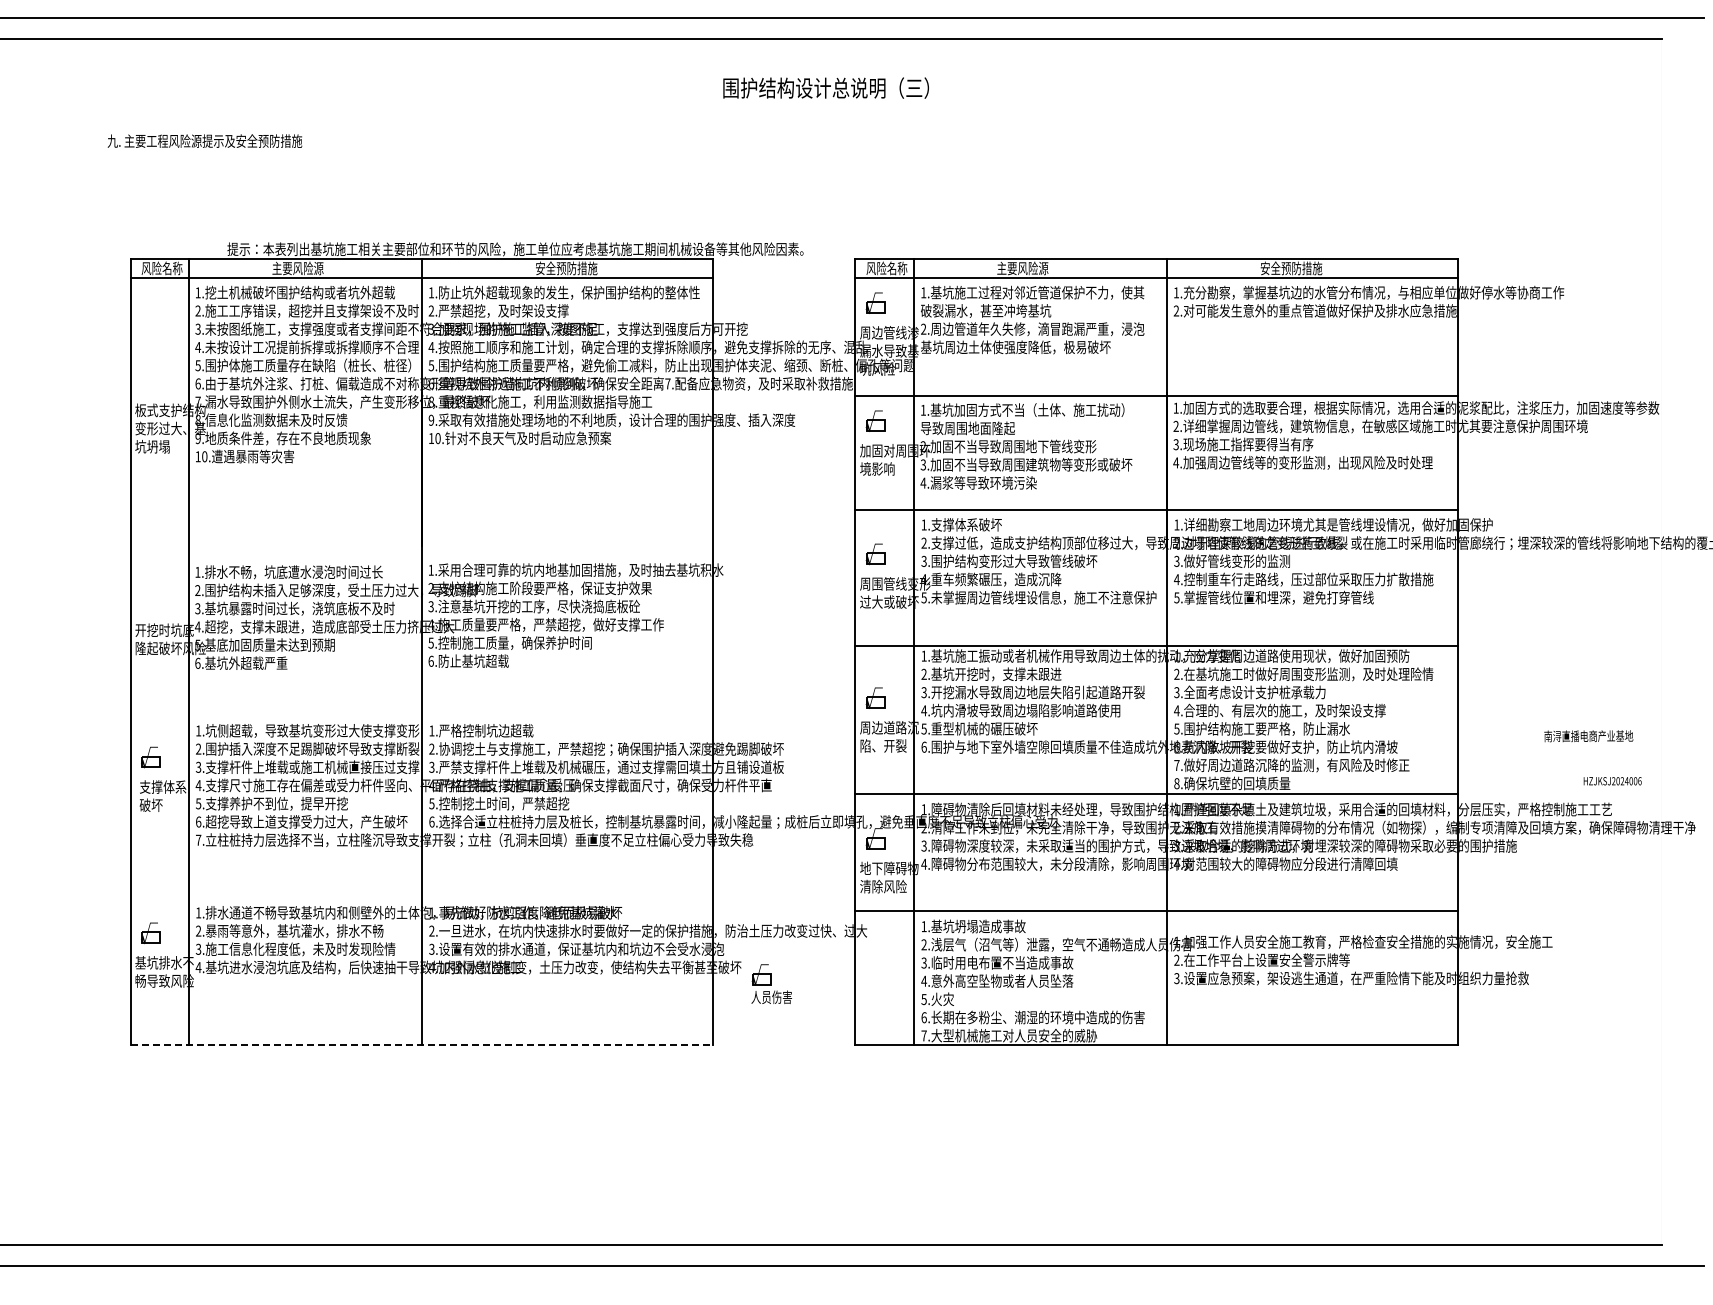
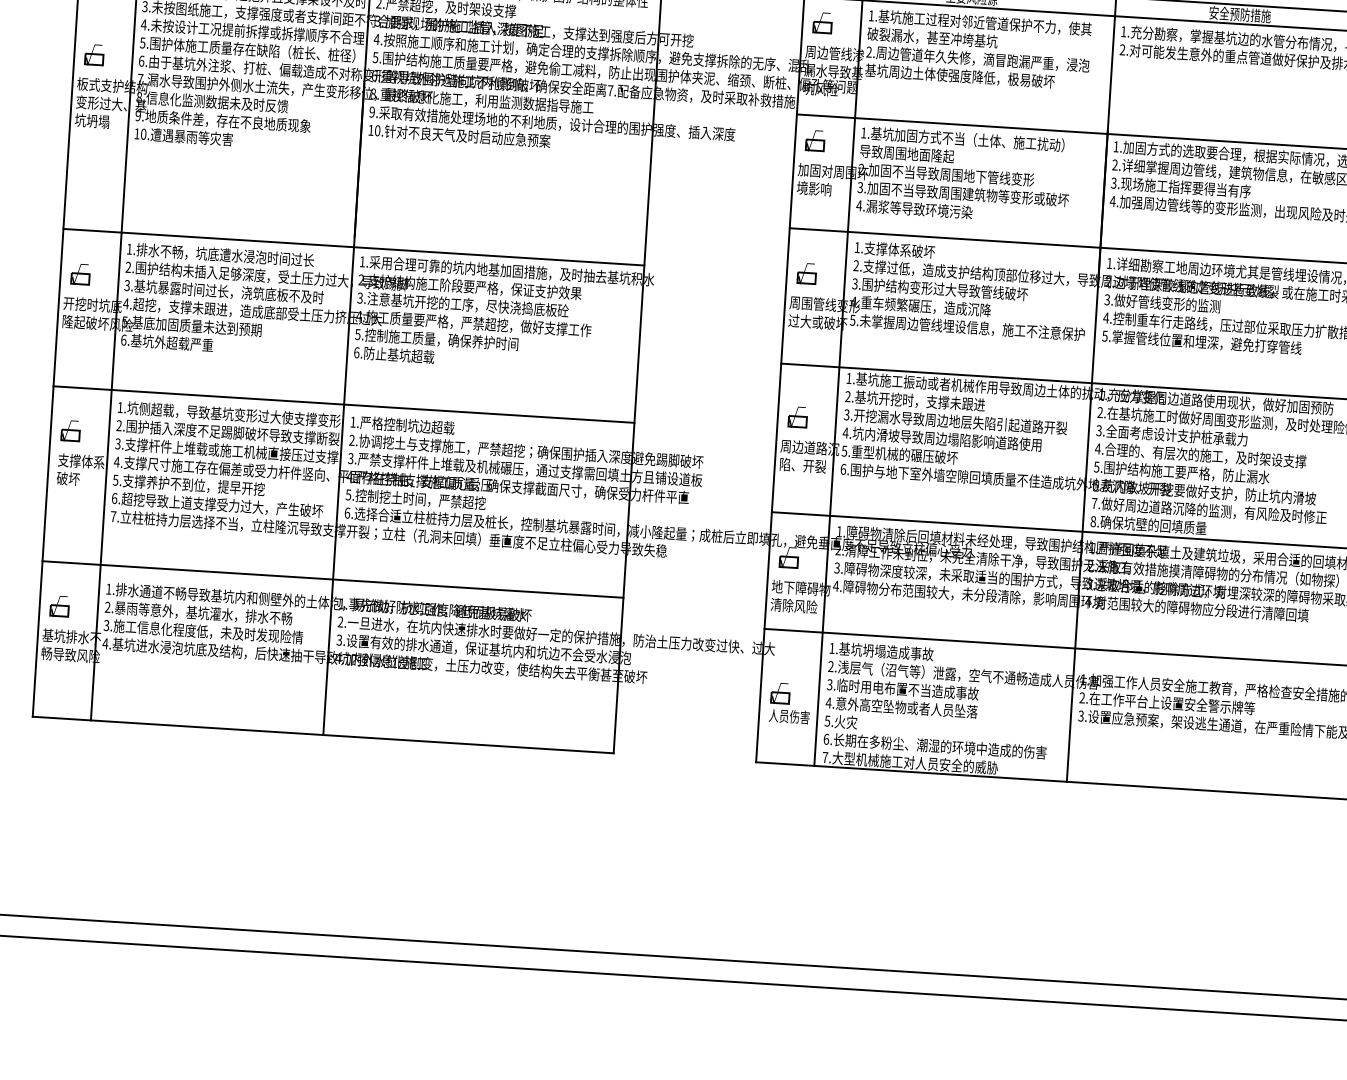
part: (150, 380) -> (94, 54), added
line: (421, 556) -> (353, 247), added
part: (150, 600) -> (80, 274), added
line: (421, 713) -> (343, 404), added
line: (421, 889) -> (332, 579), added
part: (771, 983) -> (789, 702), moved
line: (422, 1045) -> (324, 735), dashed -> solid

